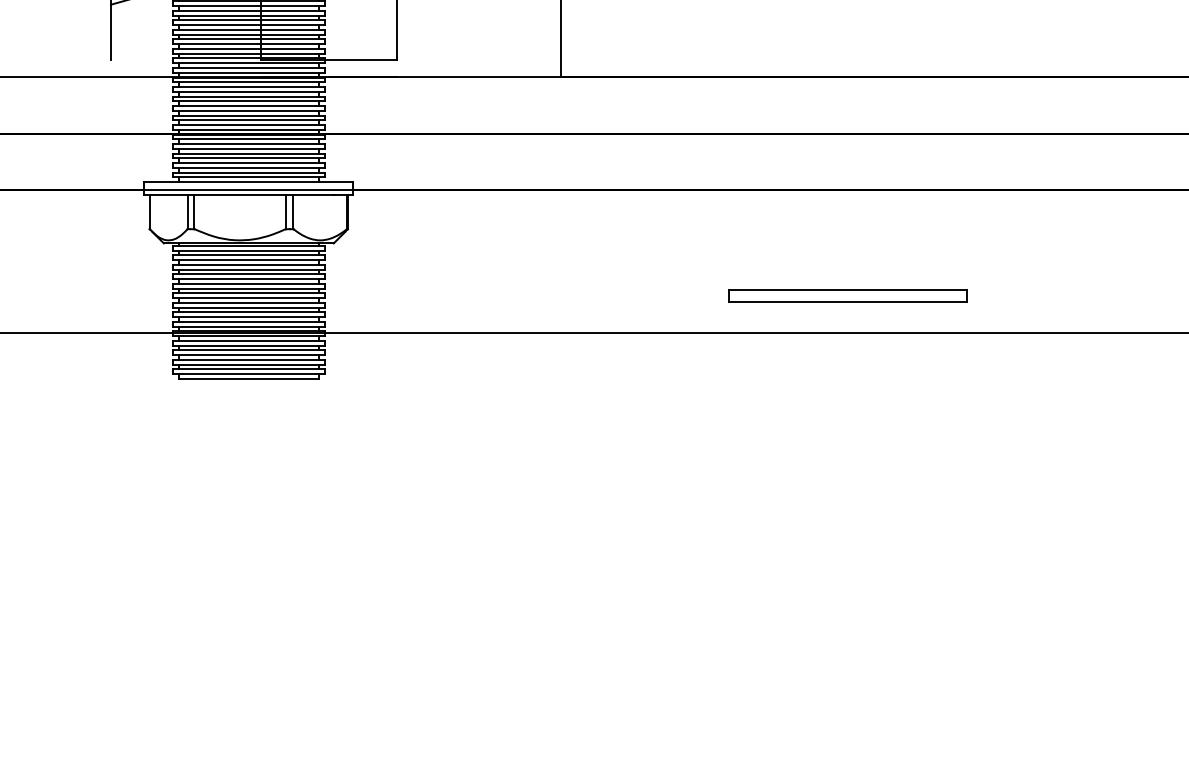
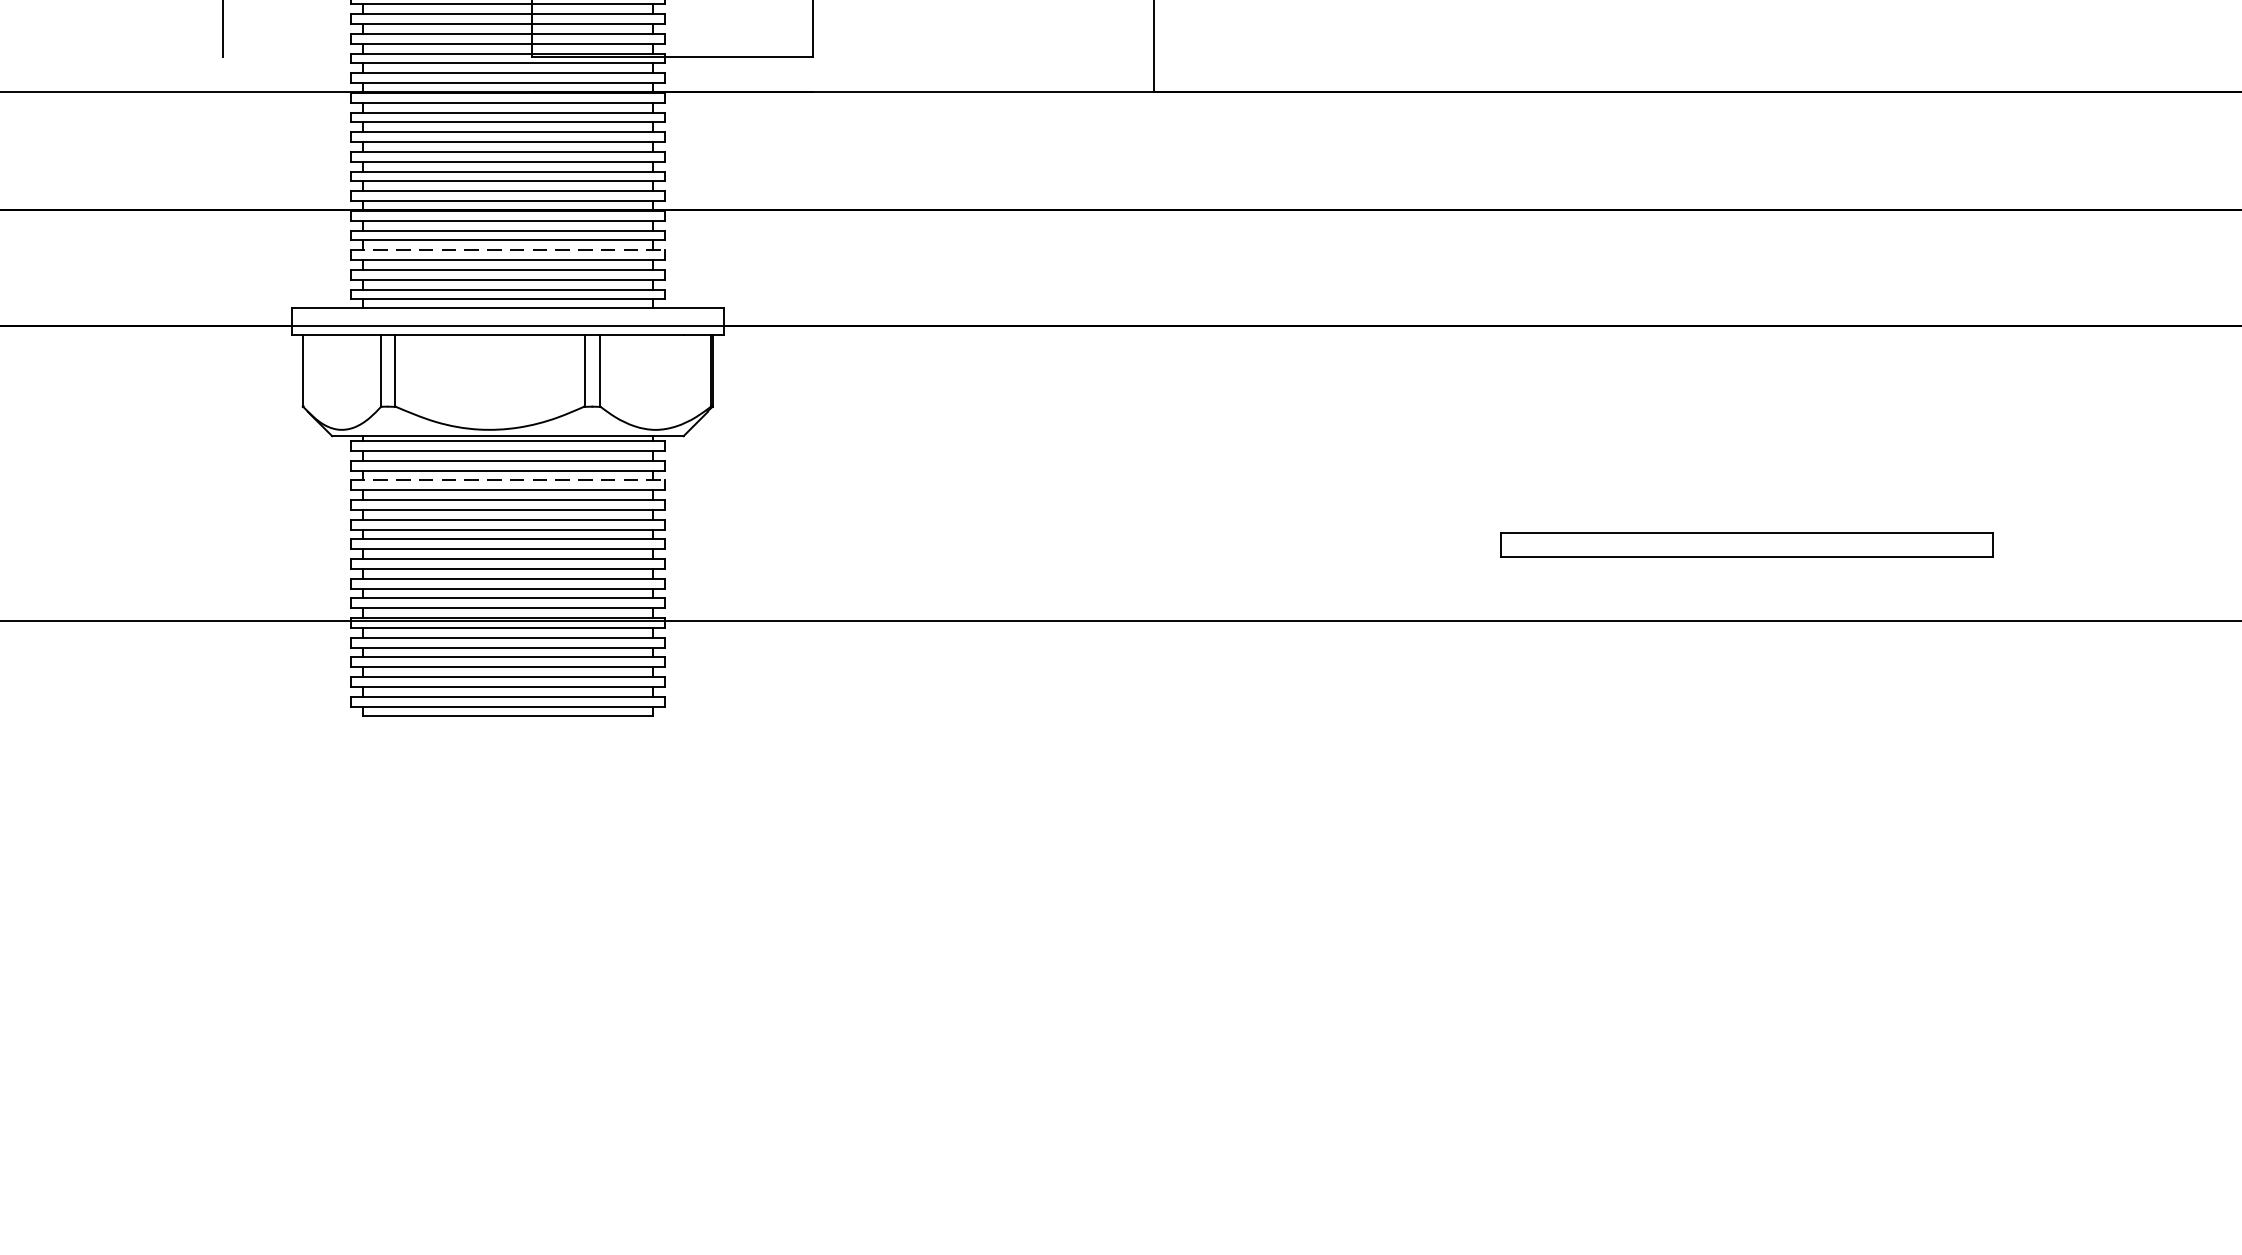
line: (249, 153) -> (509, 250), solid -> dashed
line: (249, 264) -> (509, 479), solid -> dashed

